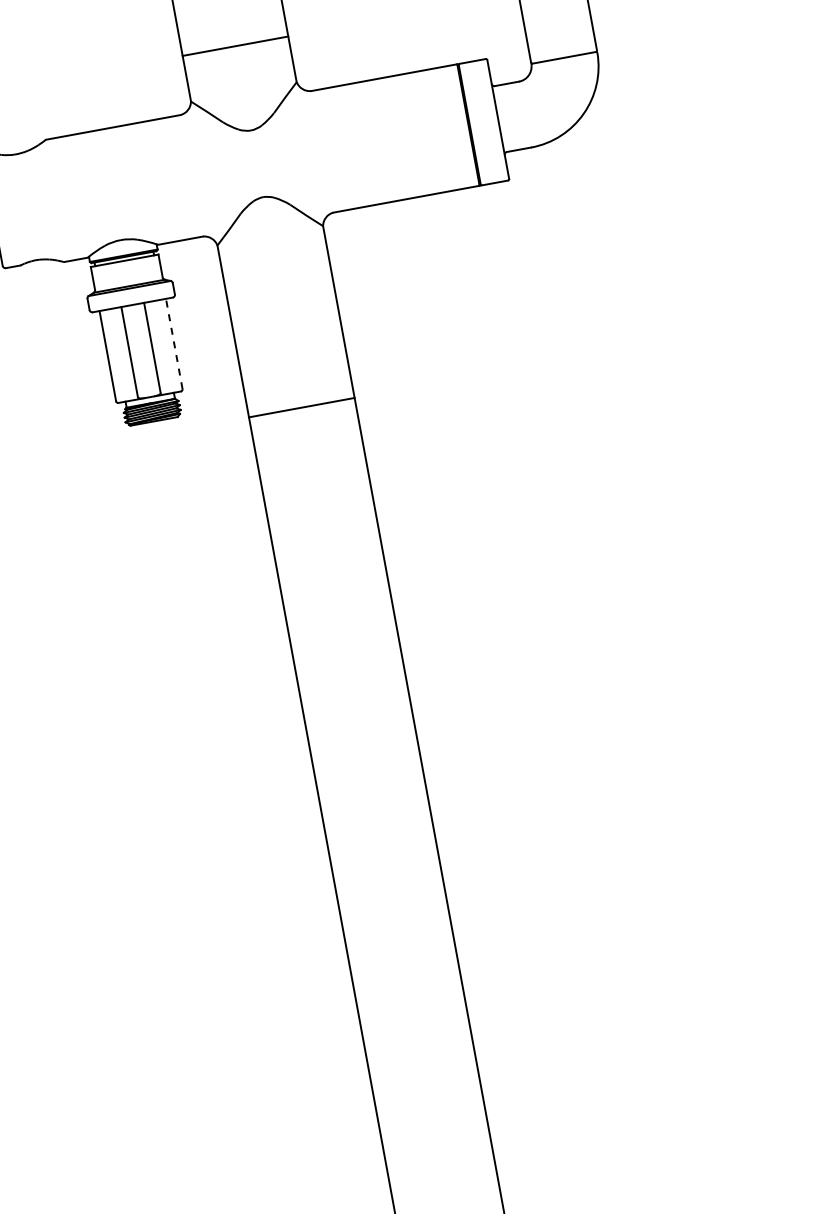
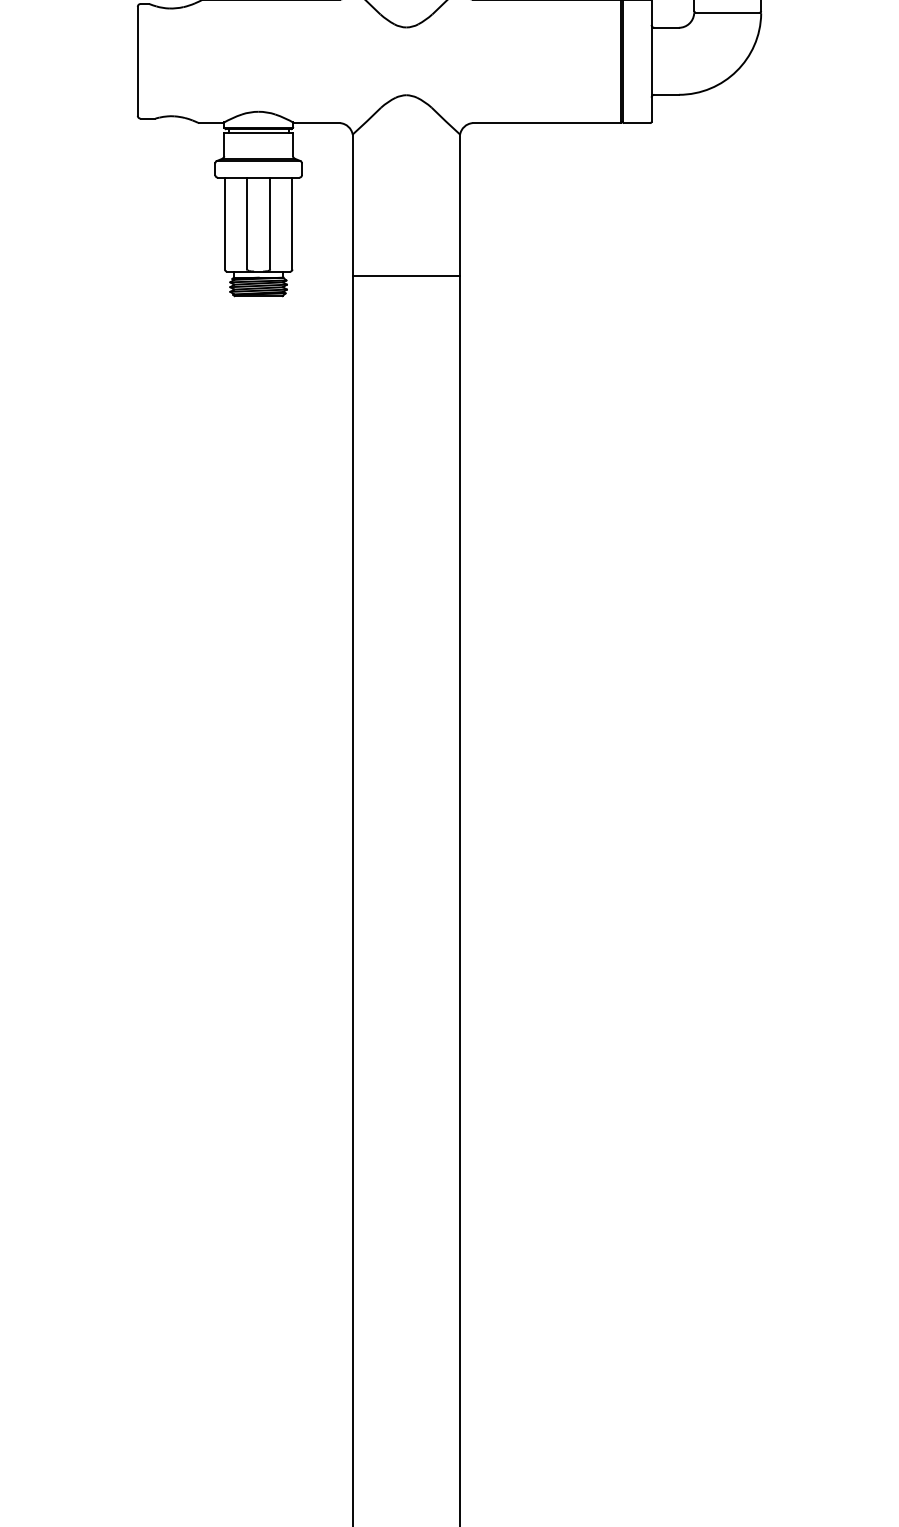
line: (174, 343) -> (292, 223), dashed -> solid
line: (301, 407) -> (406, 276), moved

